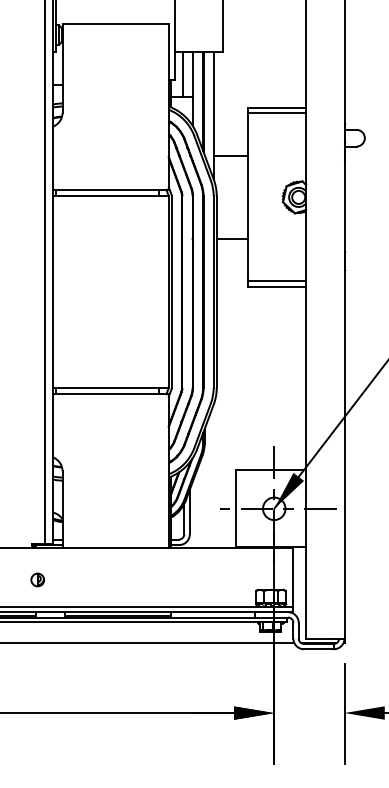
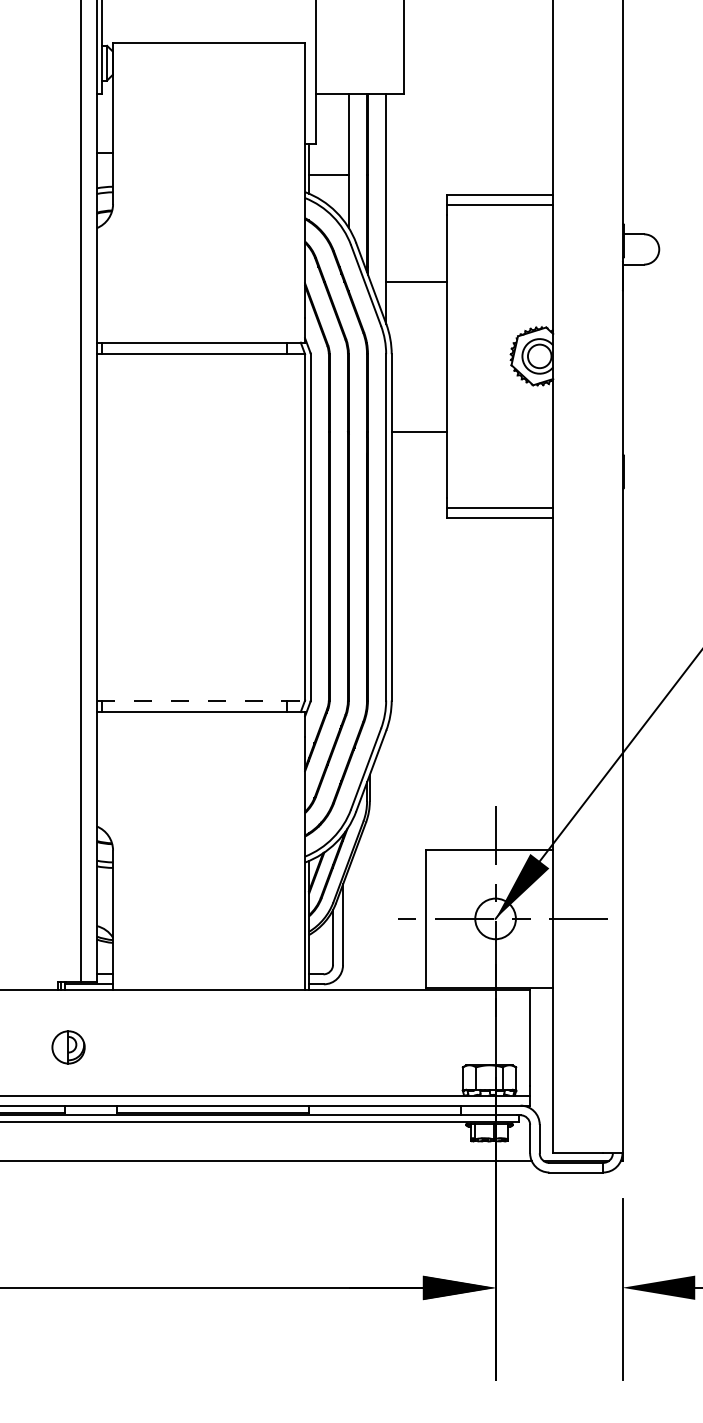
line: (183, 74) -> (331, 134), removed
line: (111, 387) -> (201, 699), solid -> dashed
part: (37, 579) -> (67, 1046), size x1.4

